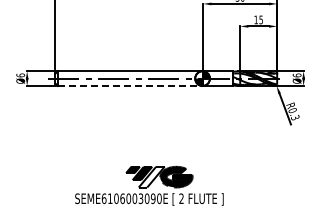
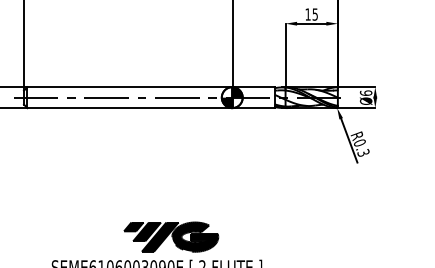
line: (130, 86) -> (130, 108), dashed -> solid
fill: (151, 176) -> (159, 236), added

